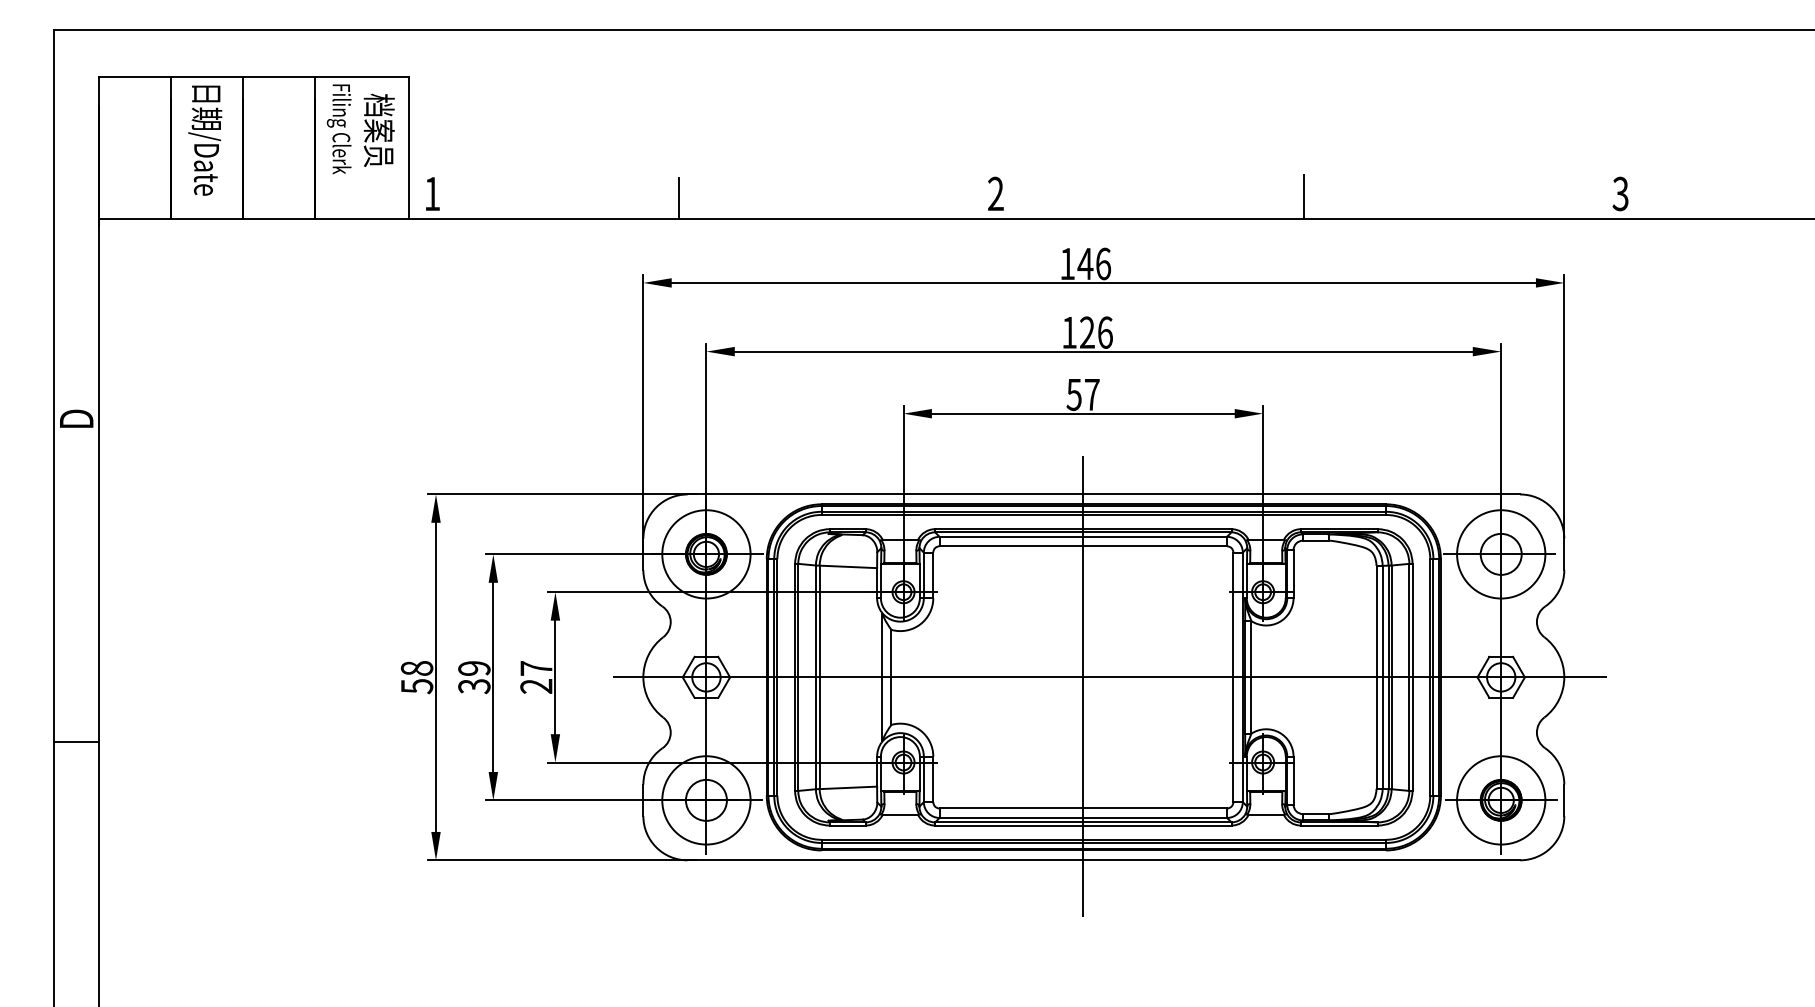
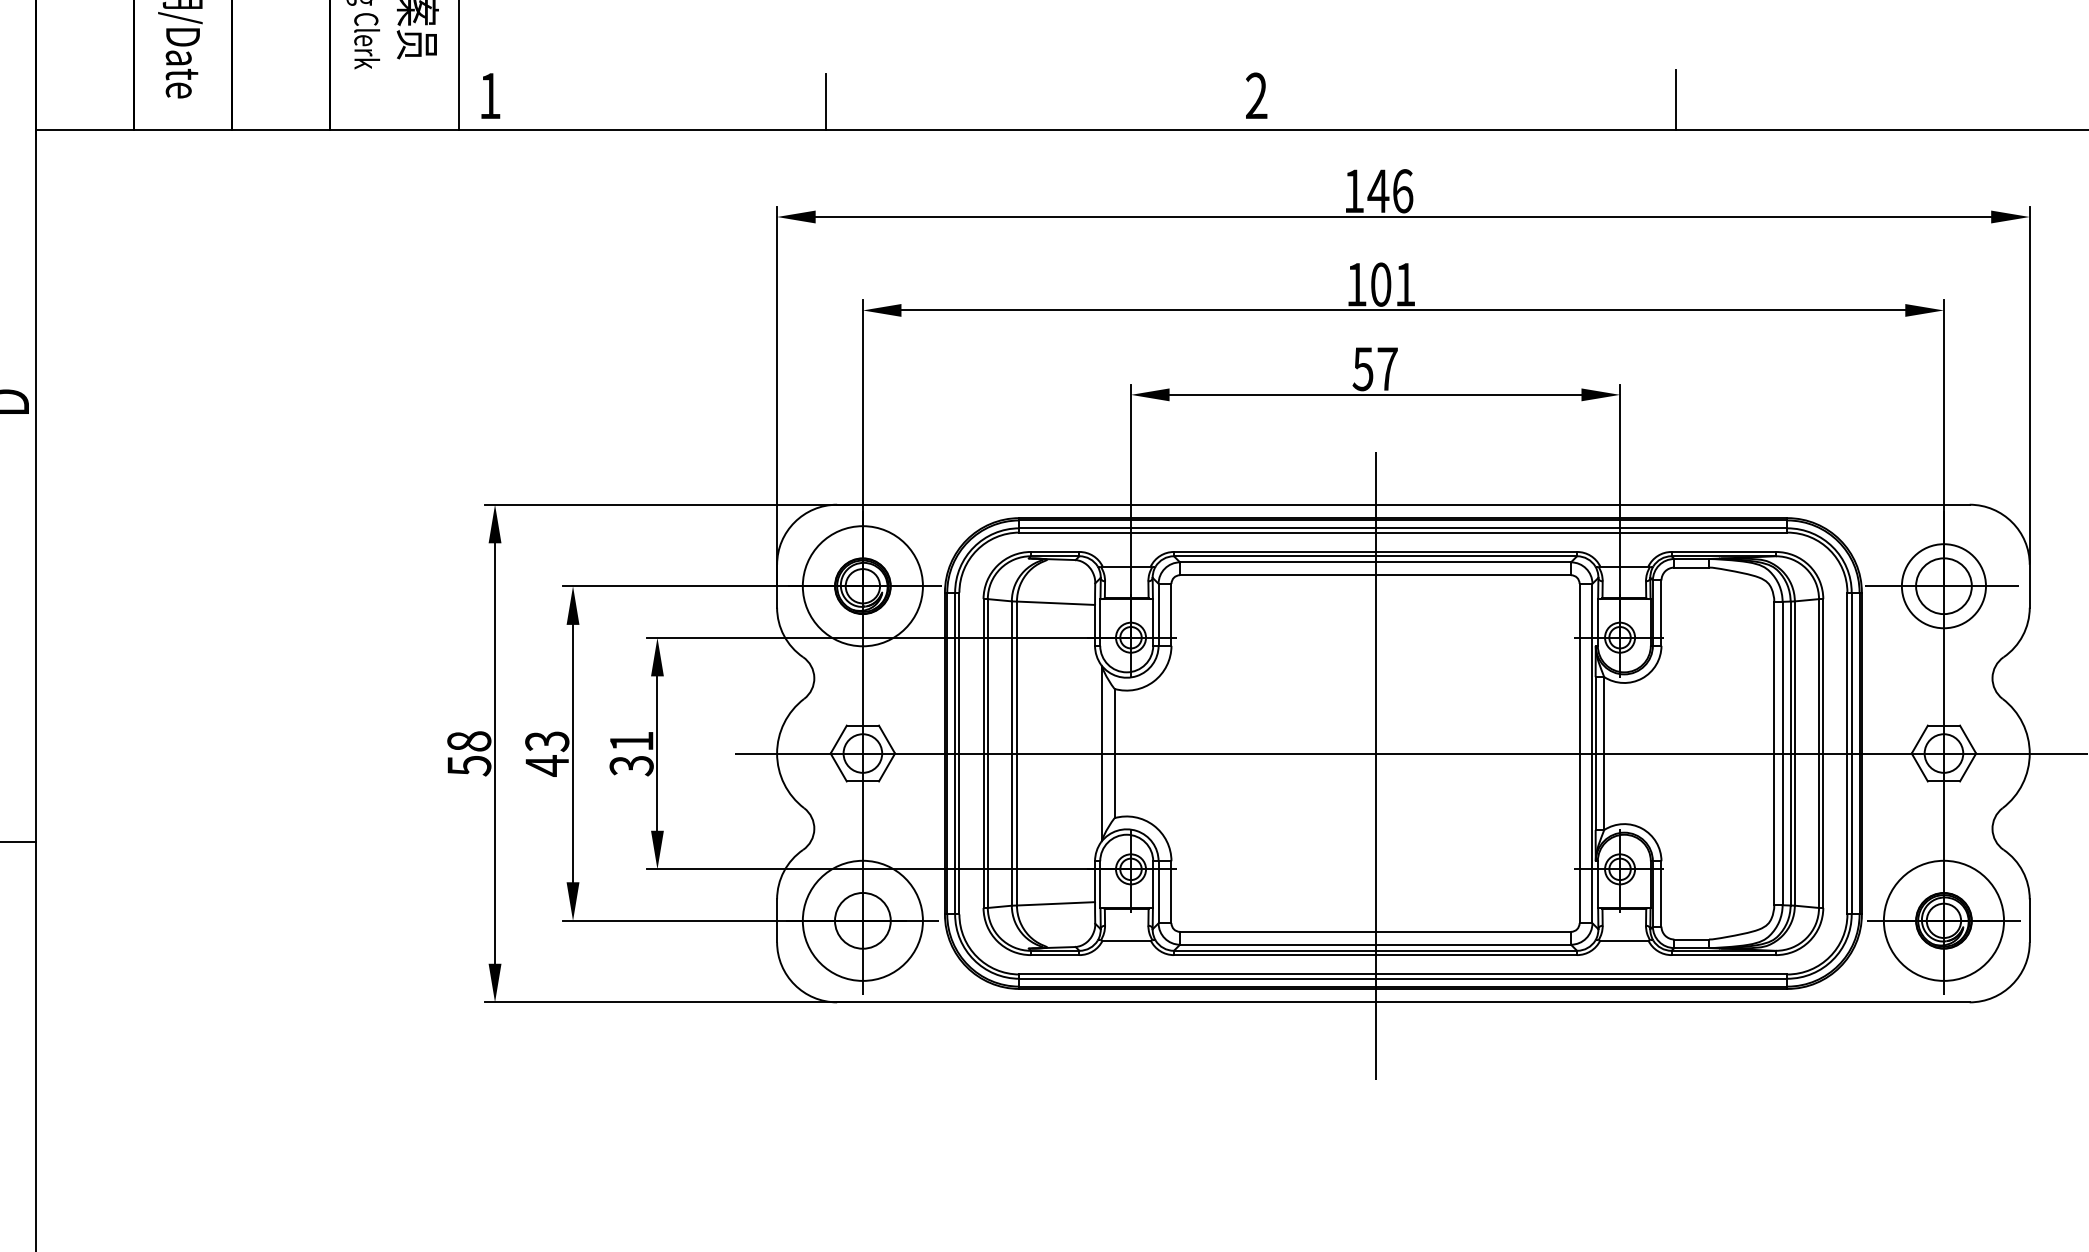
text: (1096, 332) -> (1393, 284), 126 -> 101
circle: (1501, 554) -> (1944, 586), size x0.7
text: (474, 677) -> (547, 753), 39 -> 43
text: (536, 677) -> (631, 753), 27 -> 31

